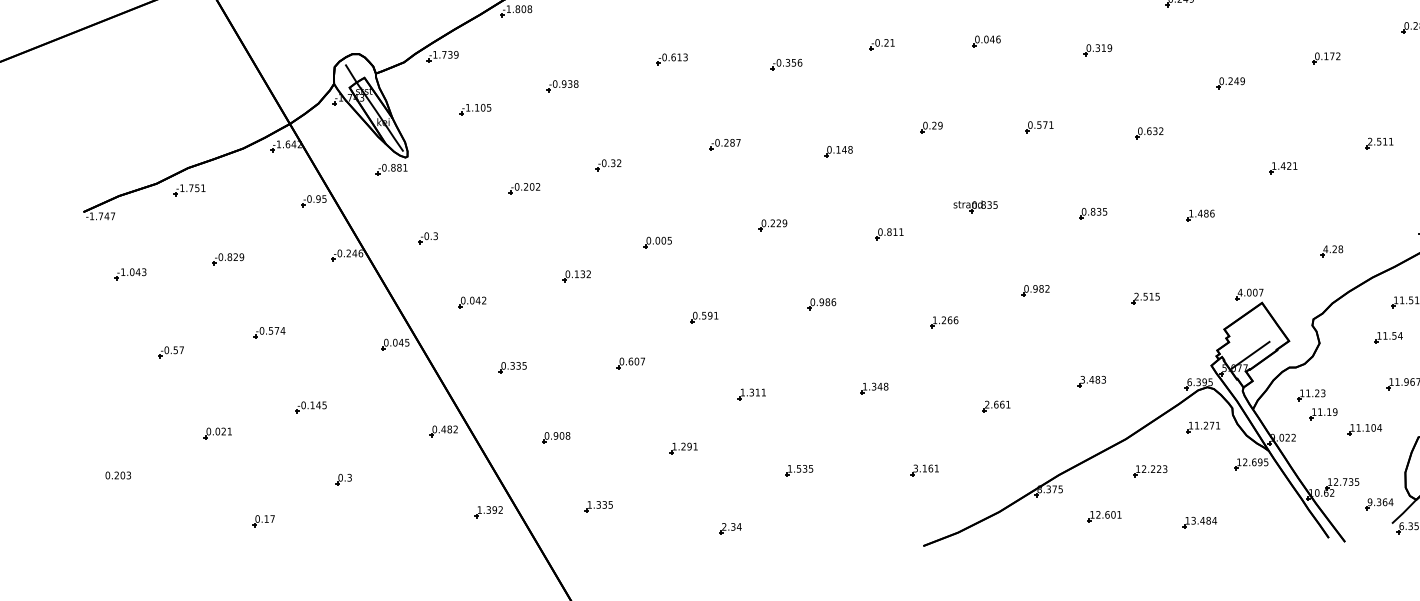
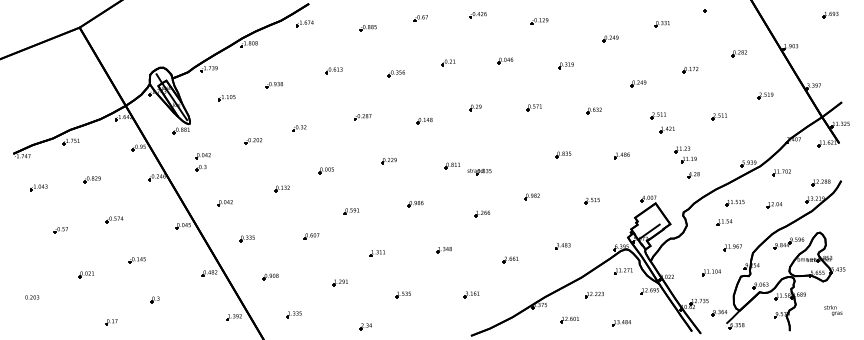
part: (1265, 141) -> (657, 115), added
part: (975, 205) -> (479, 171), moved
part: (430, 216) -> (202, 156), added
part: (1316, 404) -> (685, 154), moved

